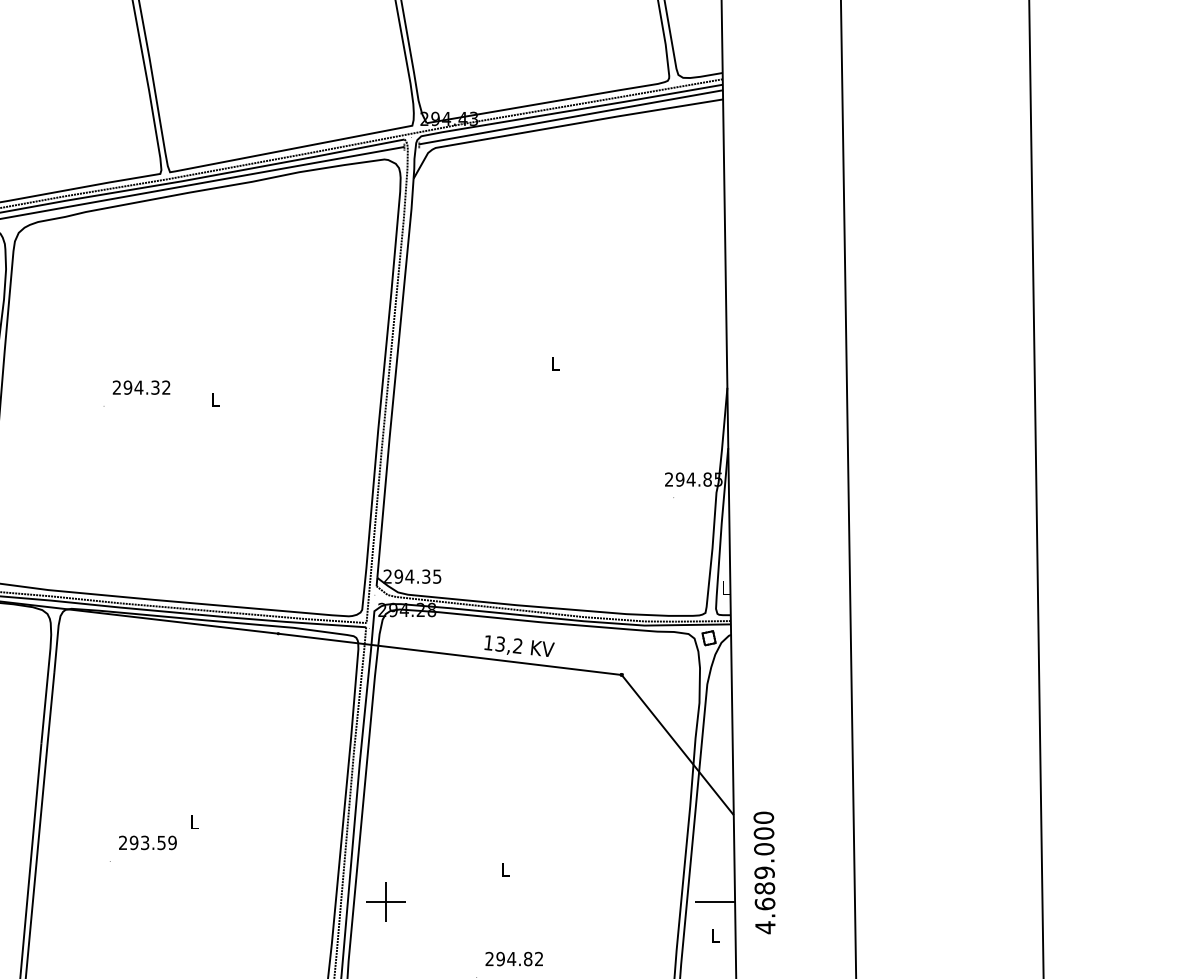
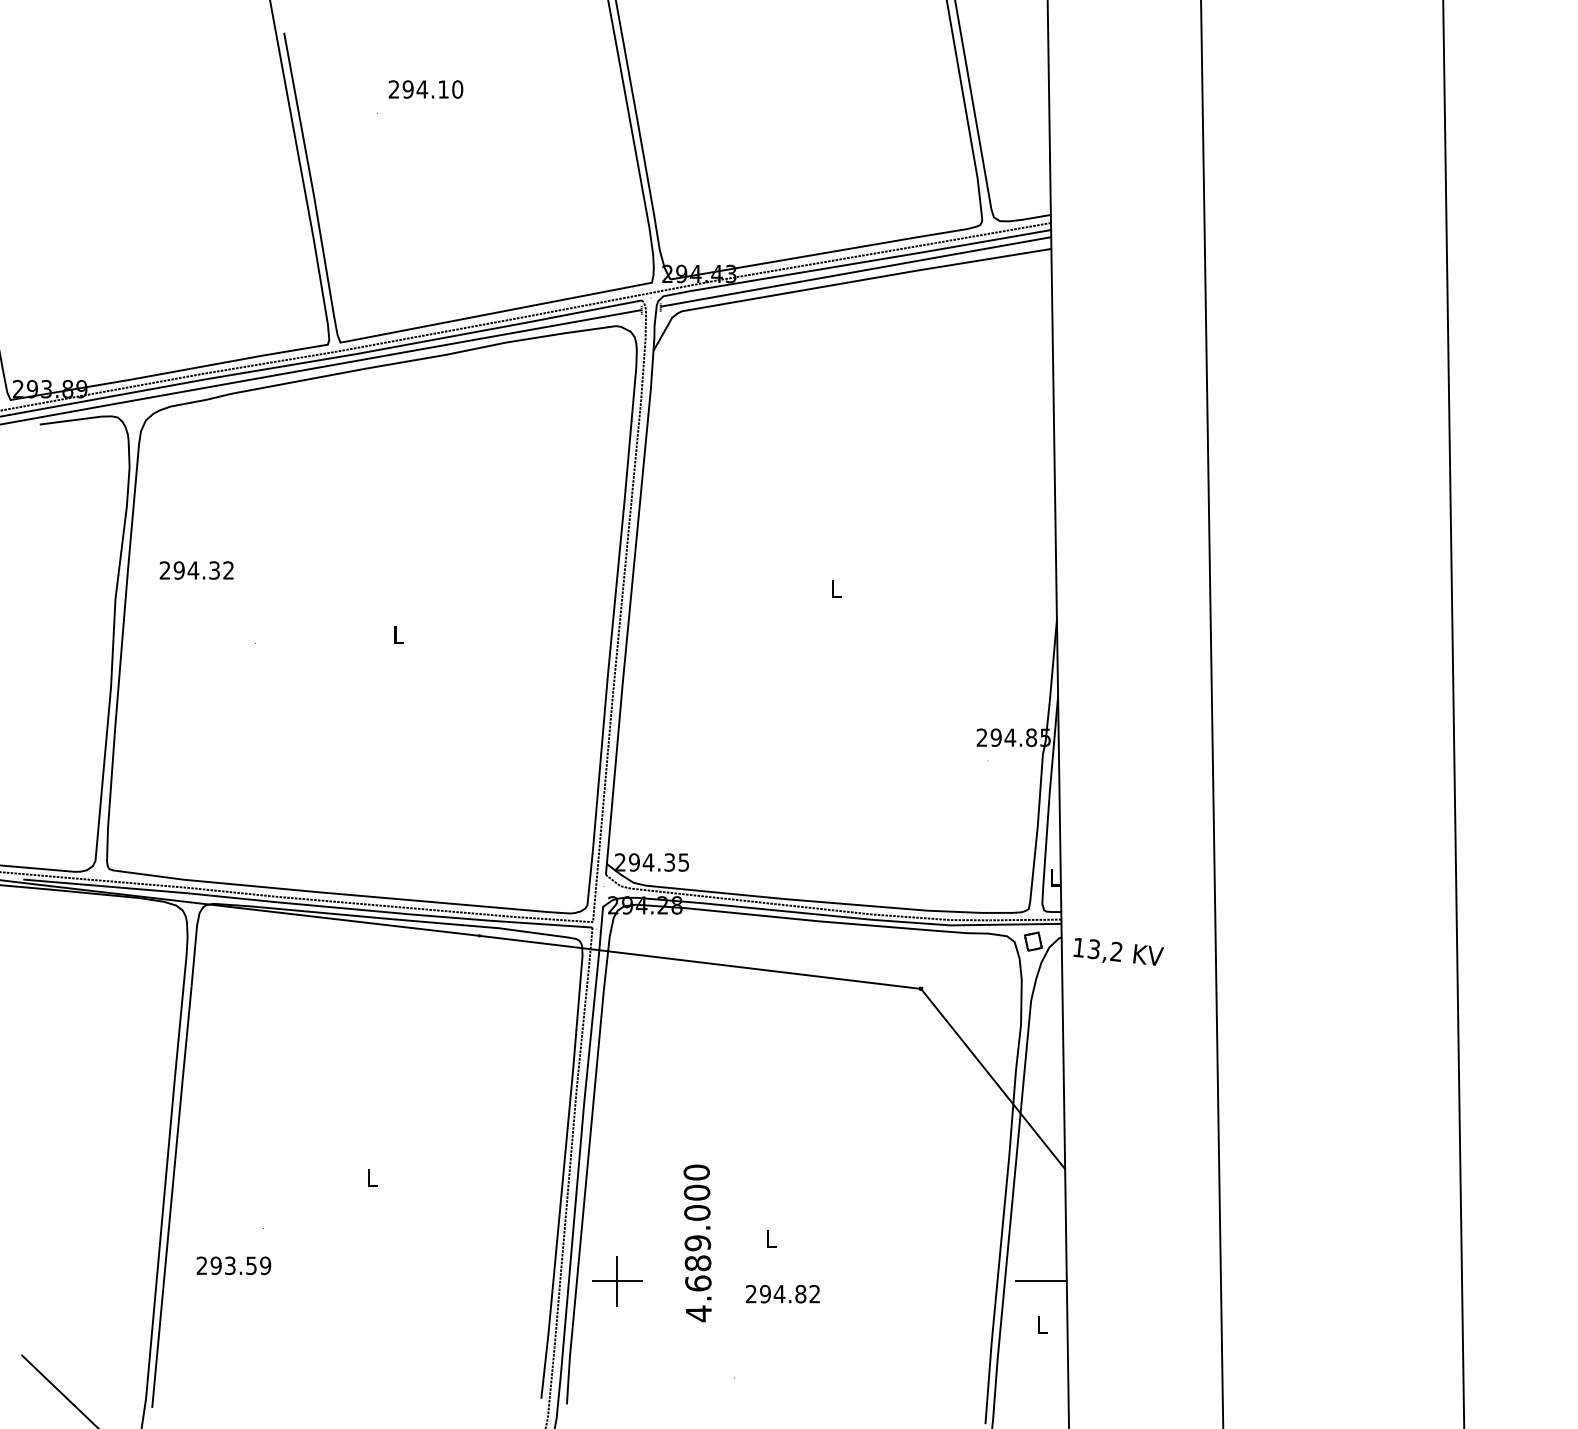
text: (141, 387) -> (196, 570), moved
text: (519, 645) -> (1118, 951), moved
text: (147, 842) -> (233, 1265), moved
text: (764, 873) -> (697, 1243), moved
text: (513, 958) -> (782, 1293), moved

